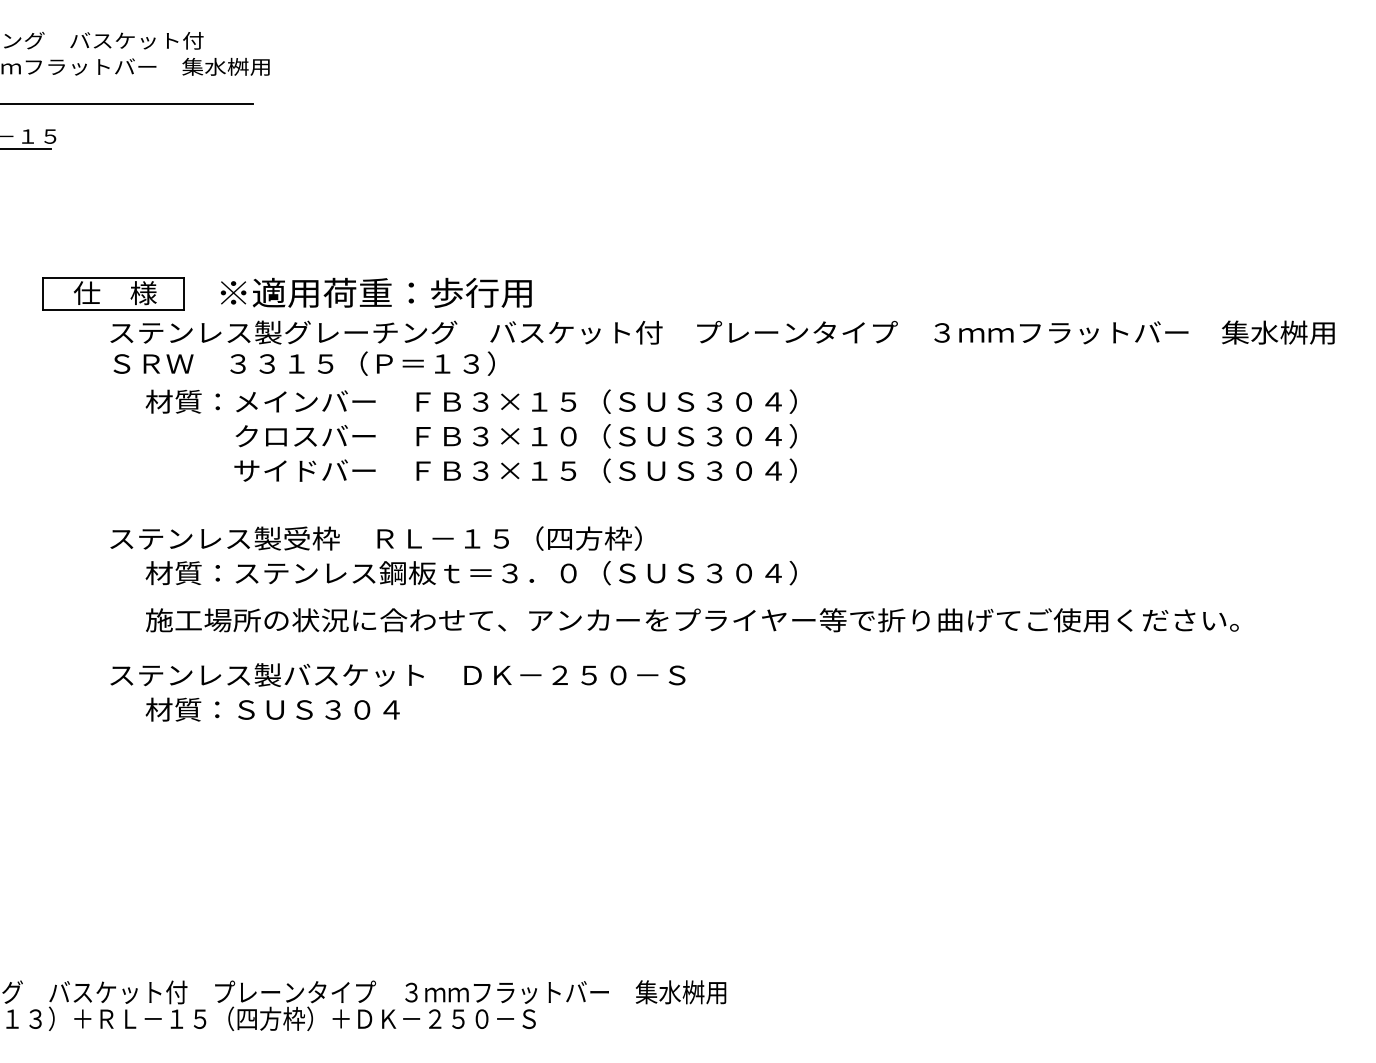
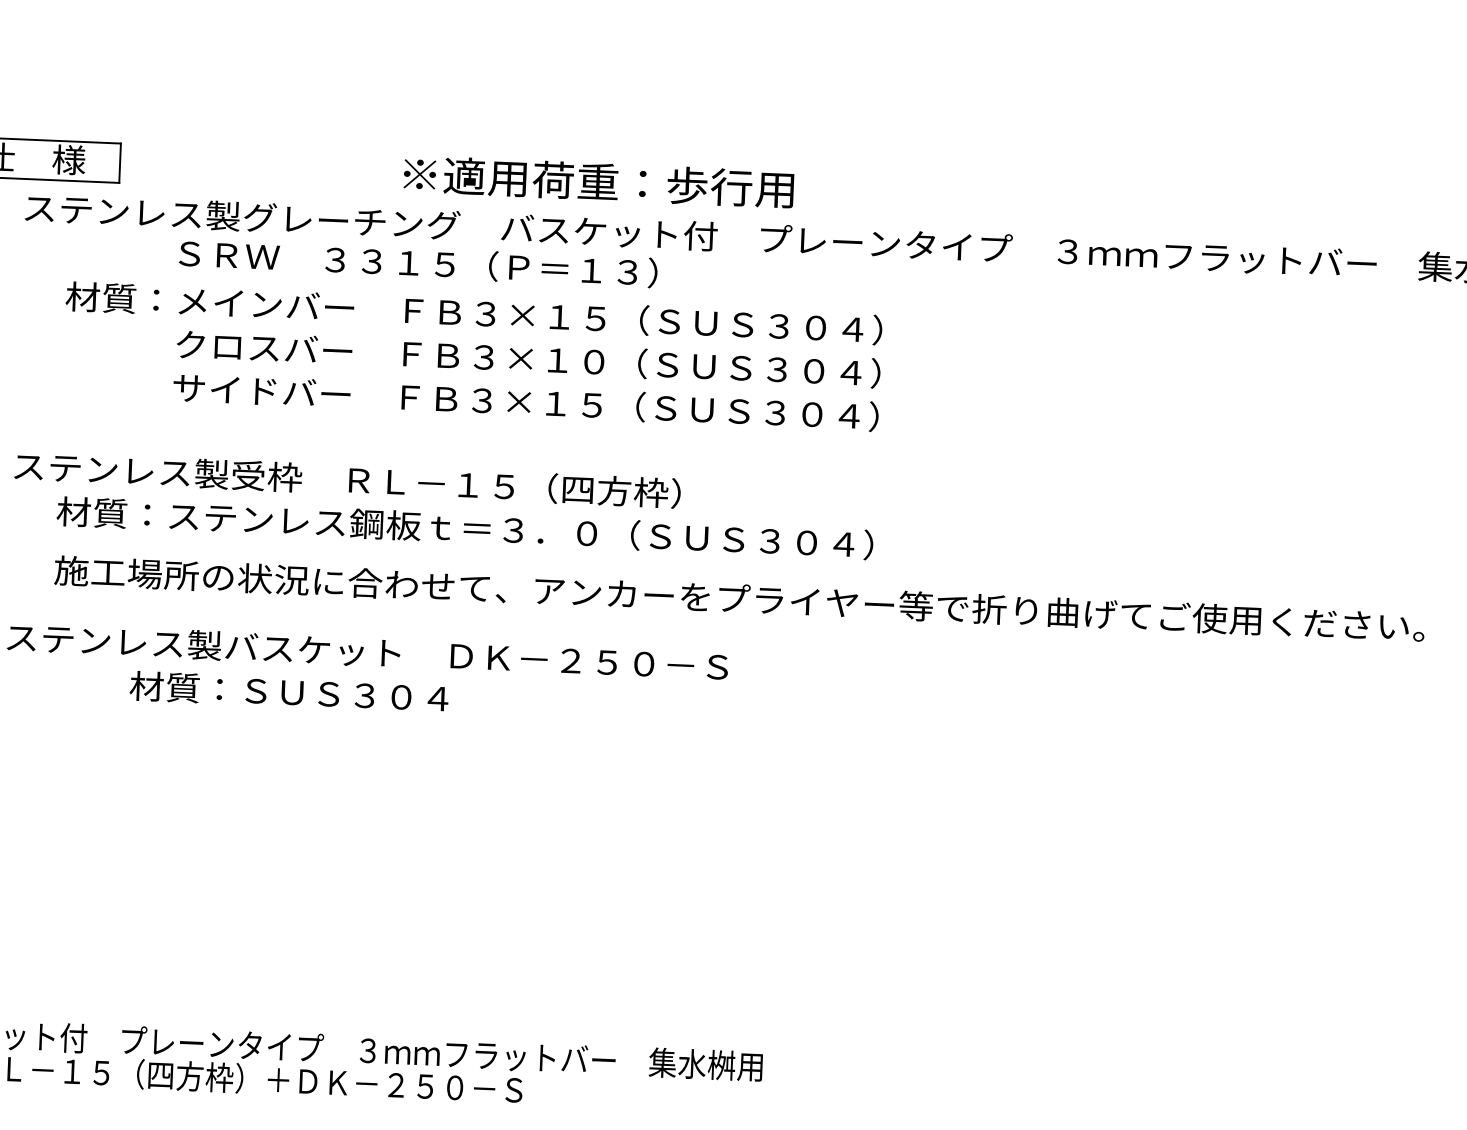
text: (375, 292) -> (597, 181), moved
text: (303, 363) -> (417, 262), moved
text: (272, 709) -> (288, 692), moved

